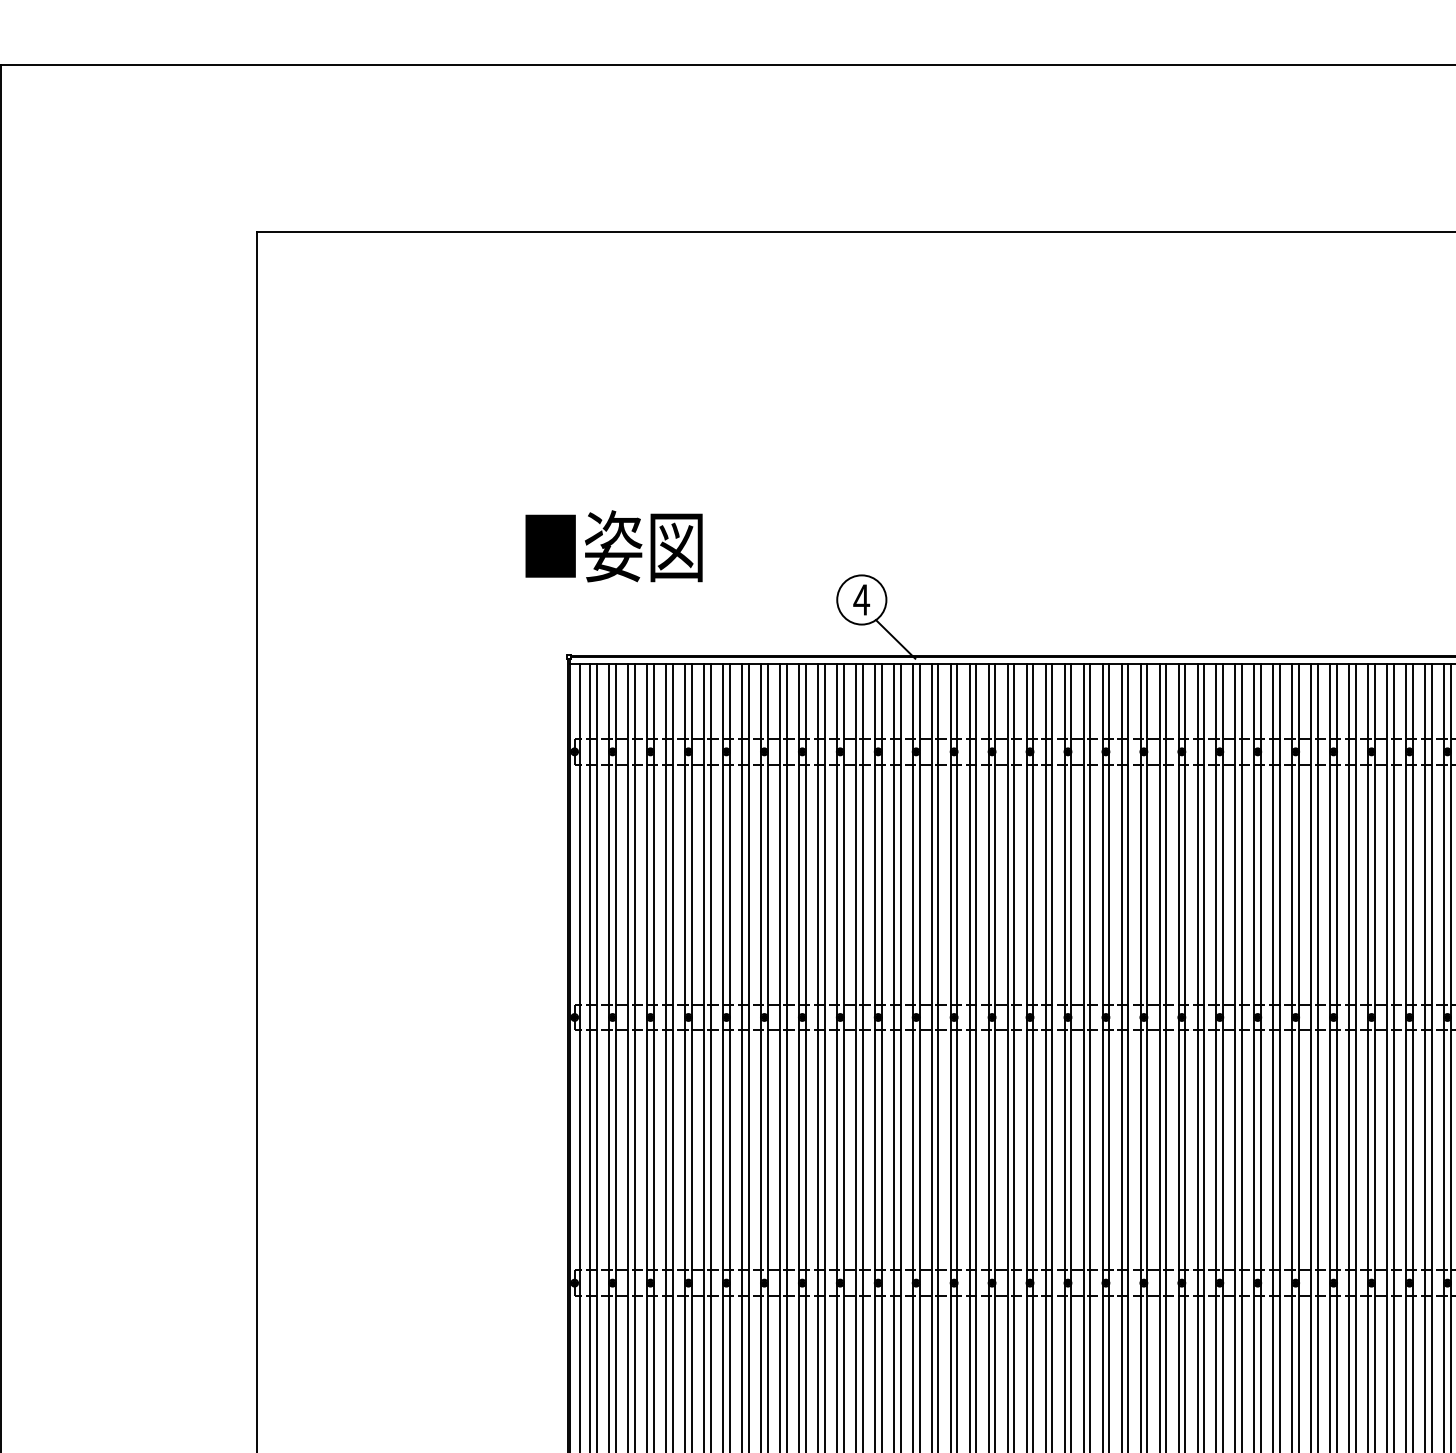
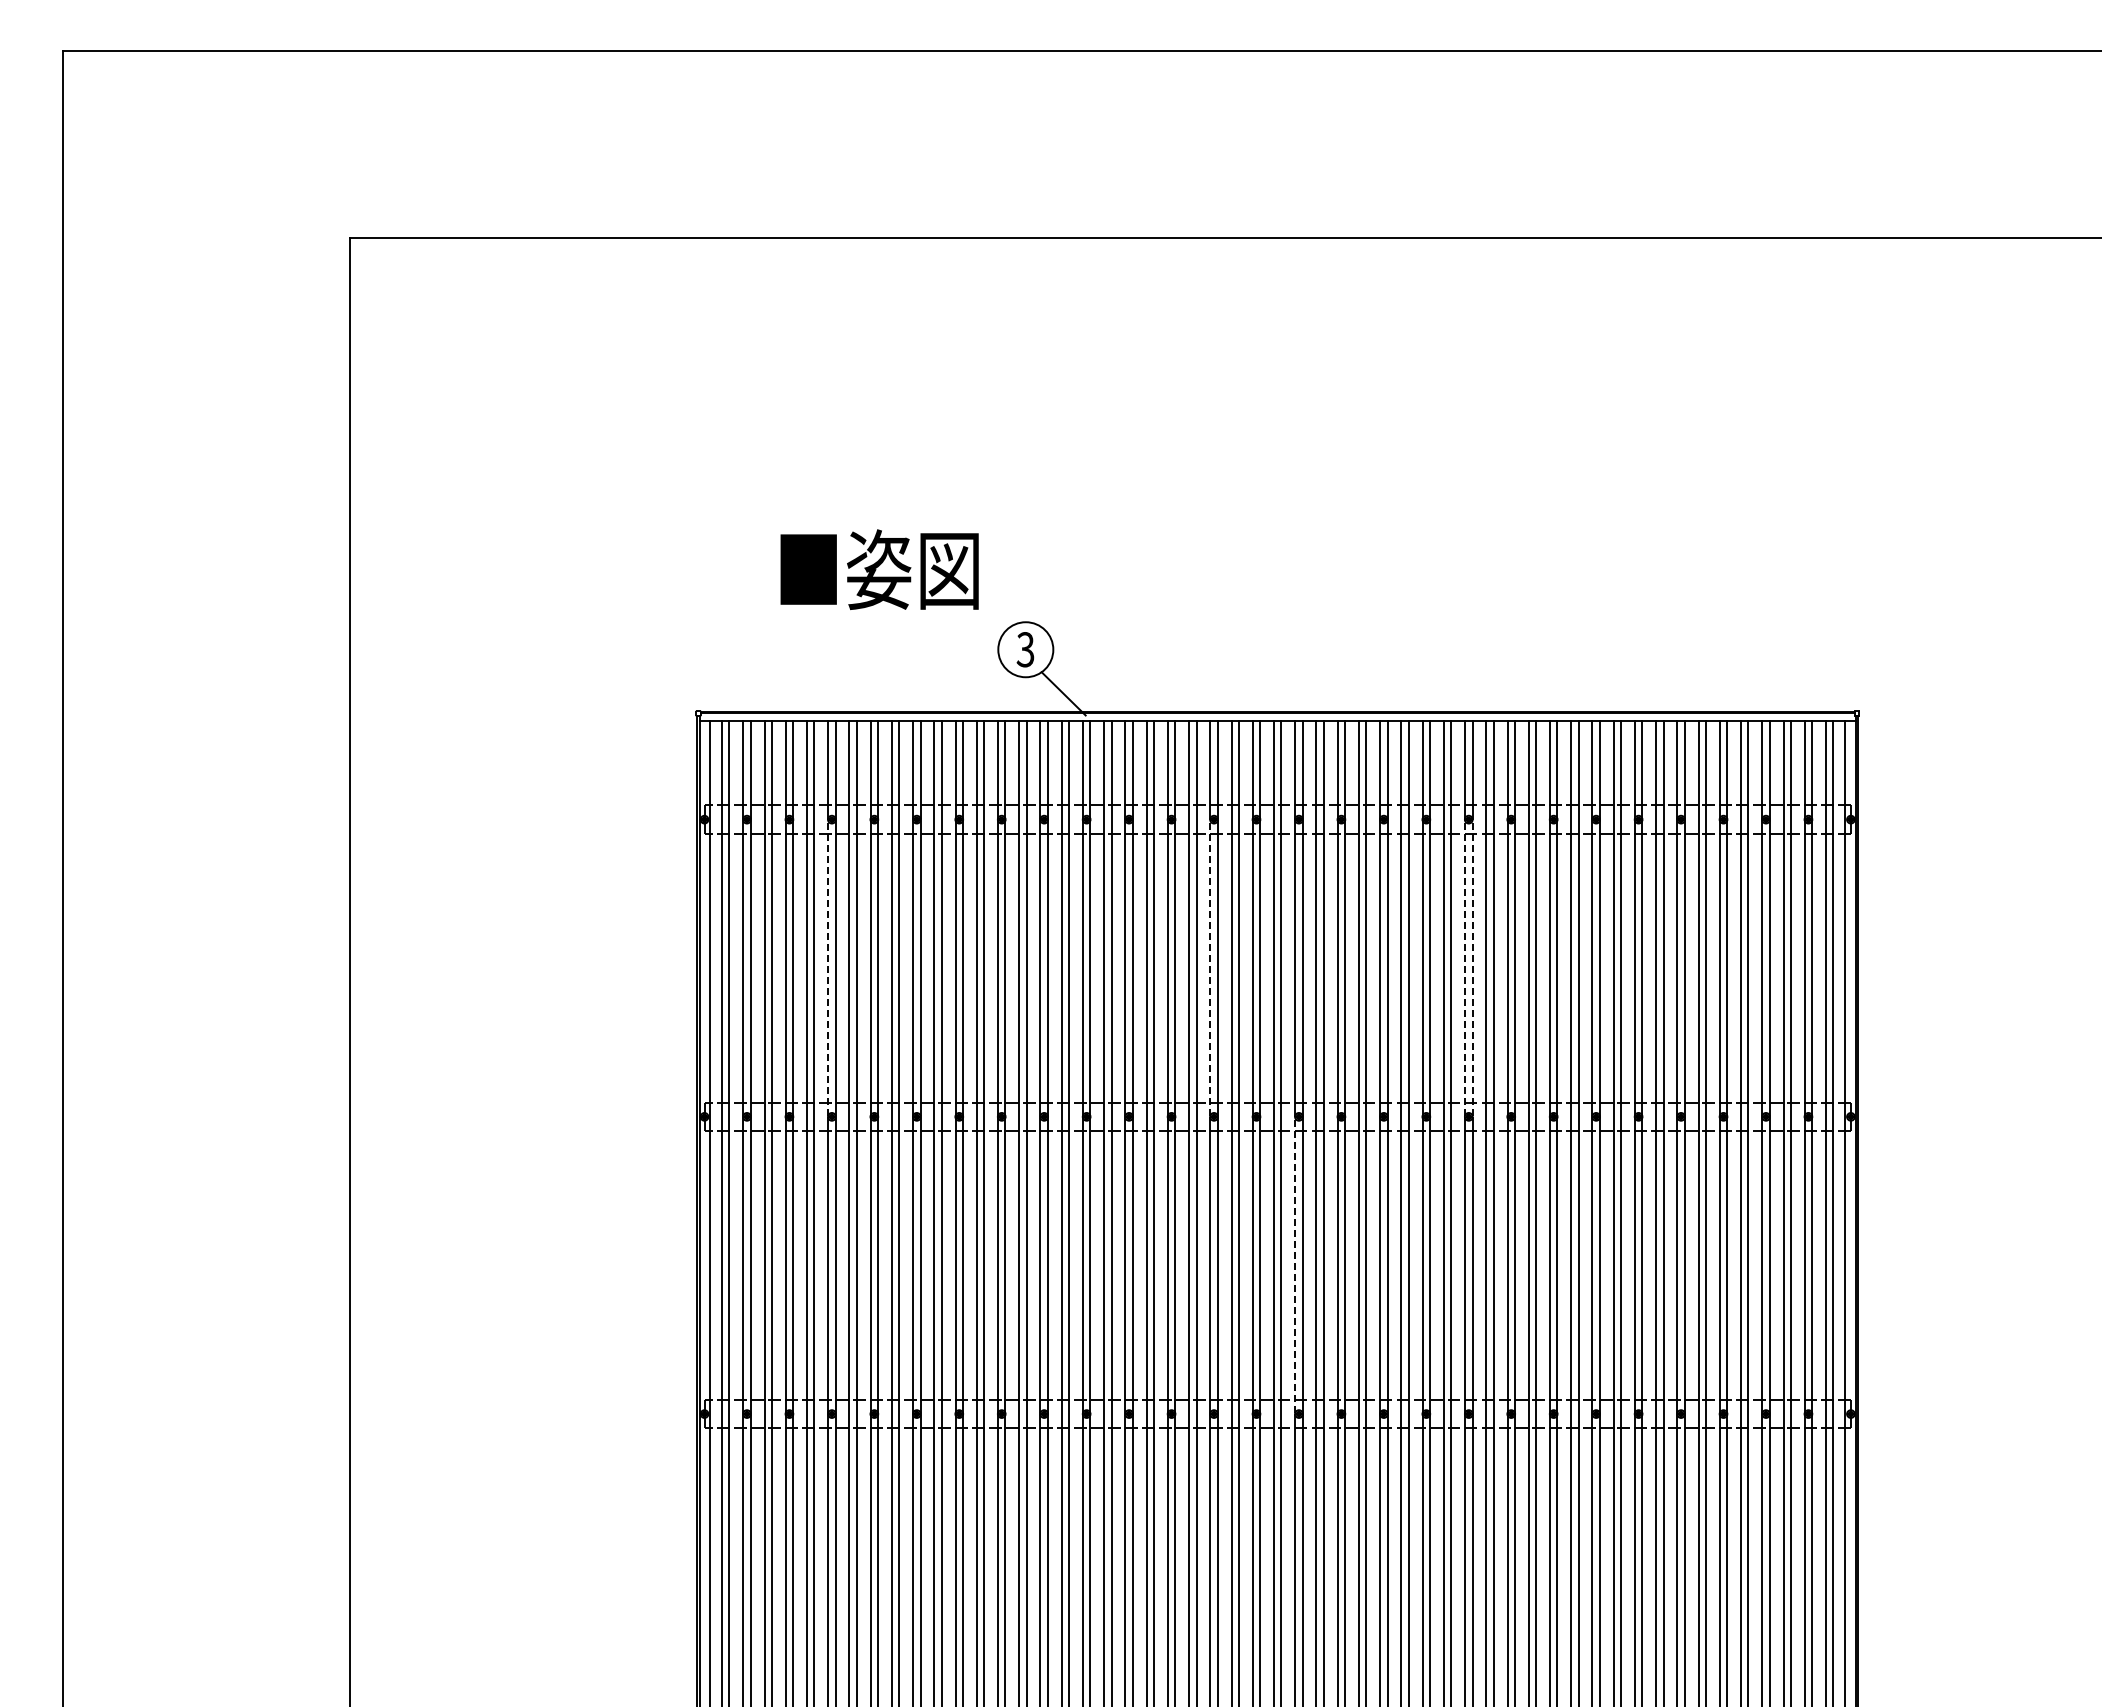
text: (613, 546) -> (879, 569), moved
text: (861, 599) -> (1025, 649), 4 -> 3
line: (685, 884) -> (828, 968), solid -> dashed
line: (1026, 884) -> (1210, 968), solid -> dashed
line: (1254, 884) -> (1465, 968), solid -> dashed
line: (1261, 884) -> (1472, 968), solid -> dashed
line: (1102, 1150) -> (1295, 1265), solid -> dashed

